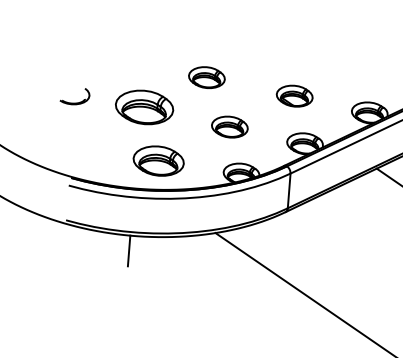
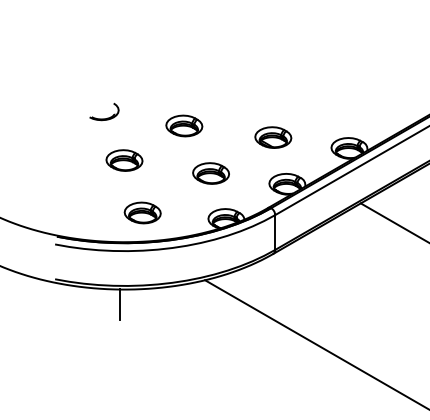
part: (77, 102) -> (107, 117), moved
part: (144, 107) -> (124, 160), size x0.62
part: (158, 160) -> (142, 212), size x0.71

